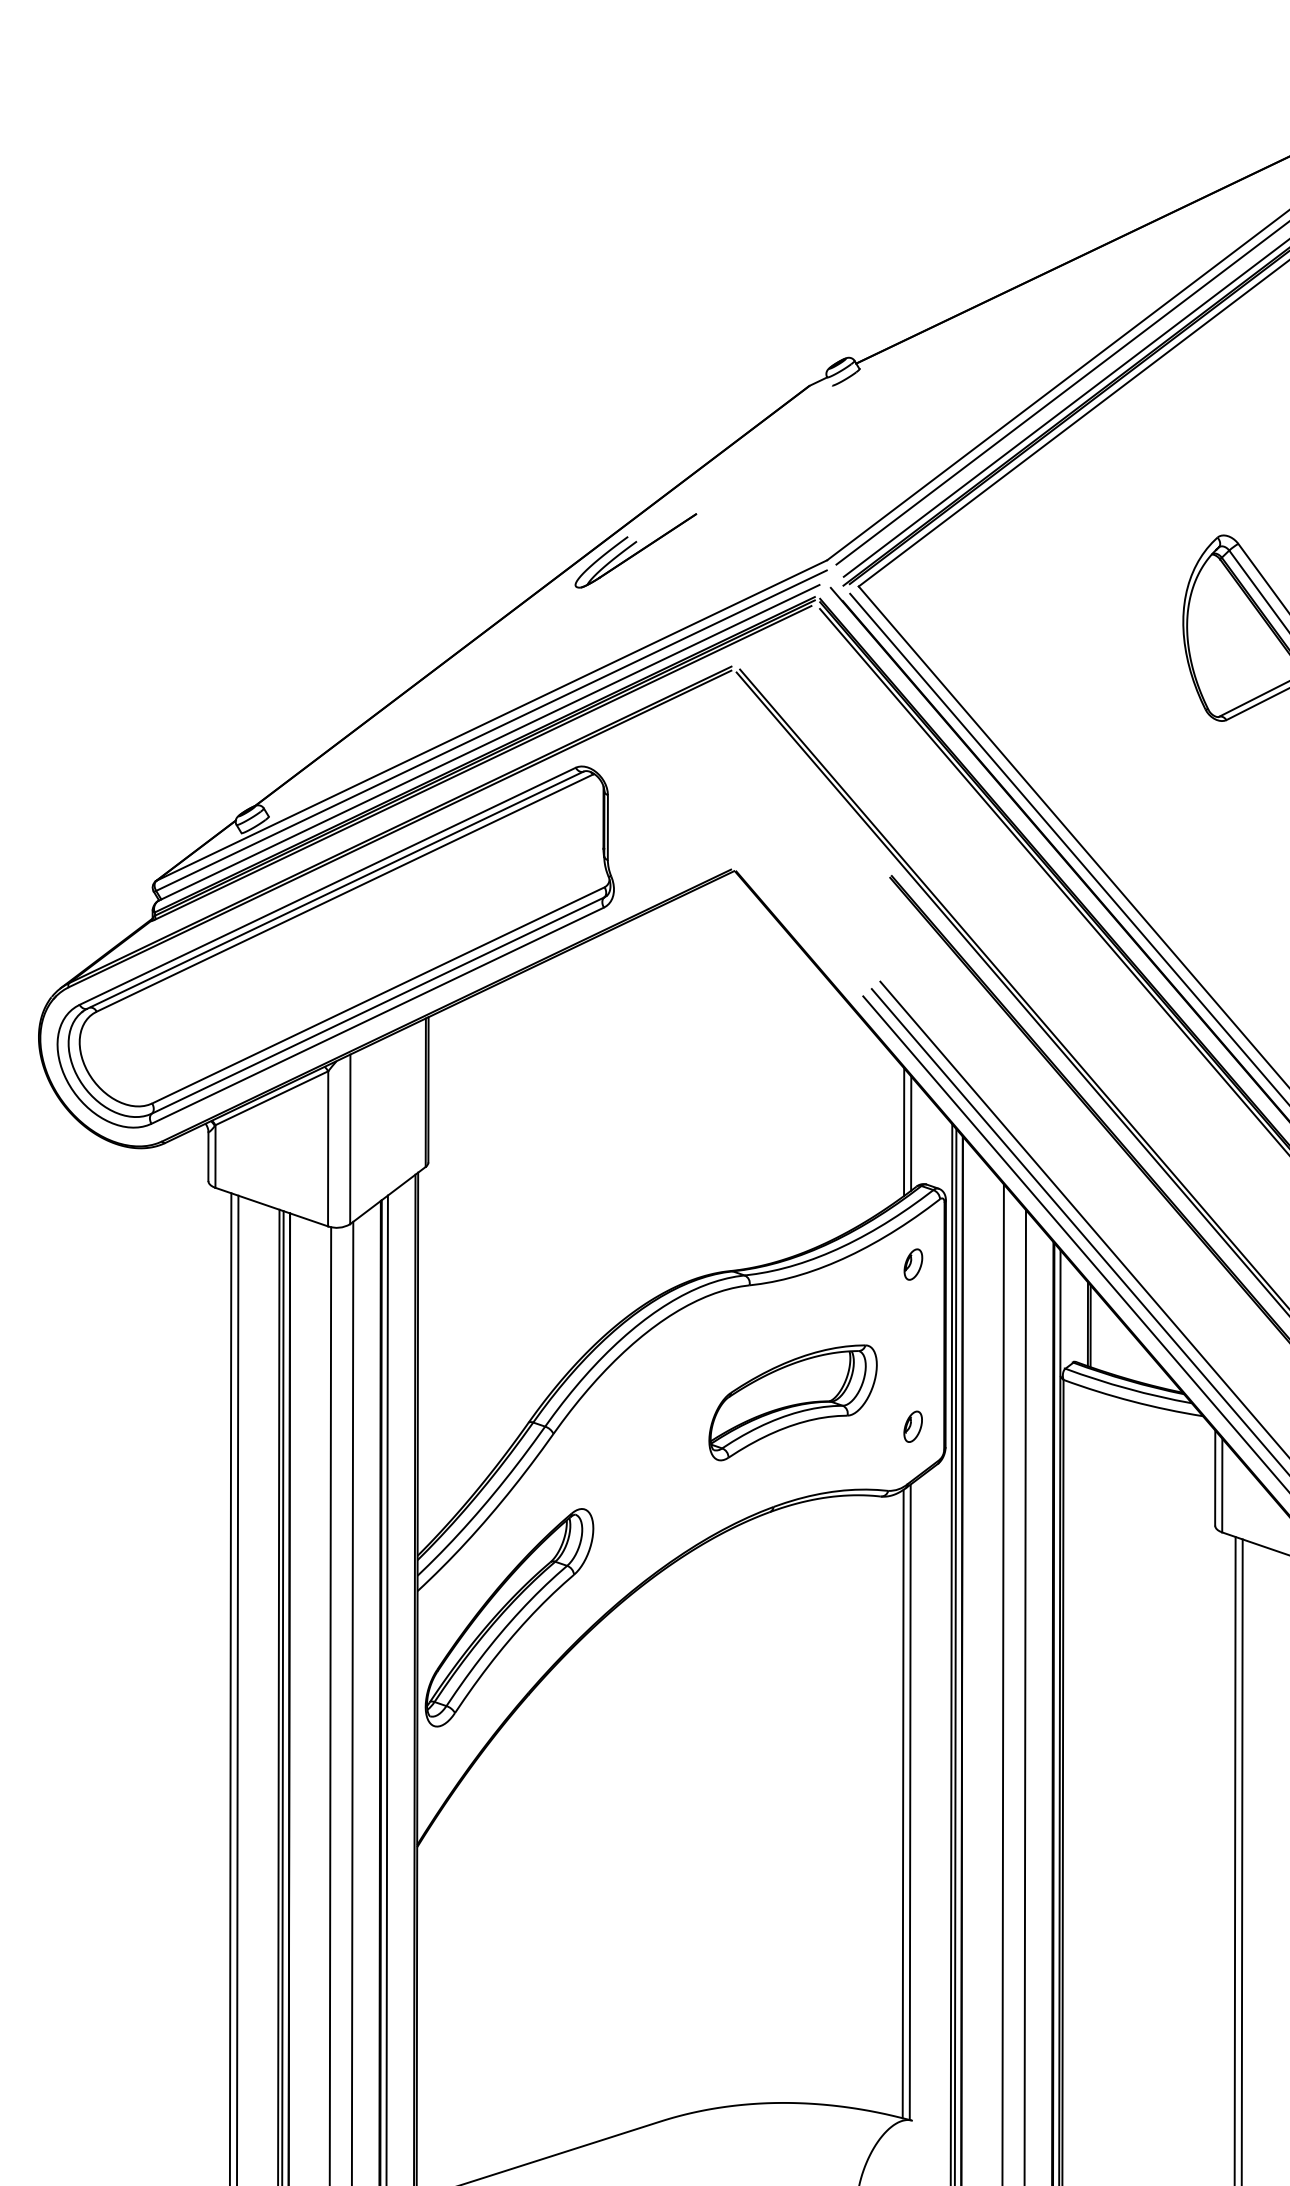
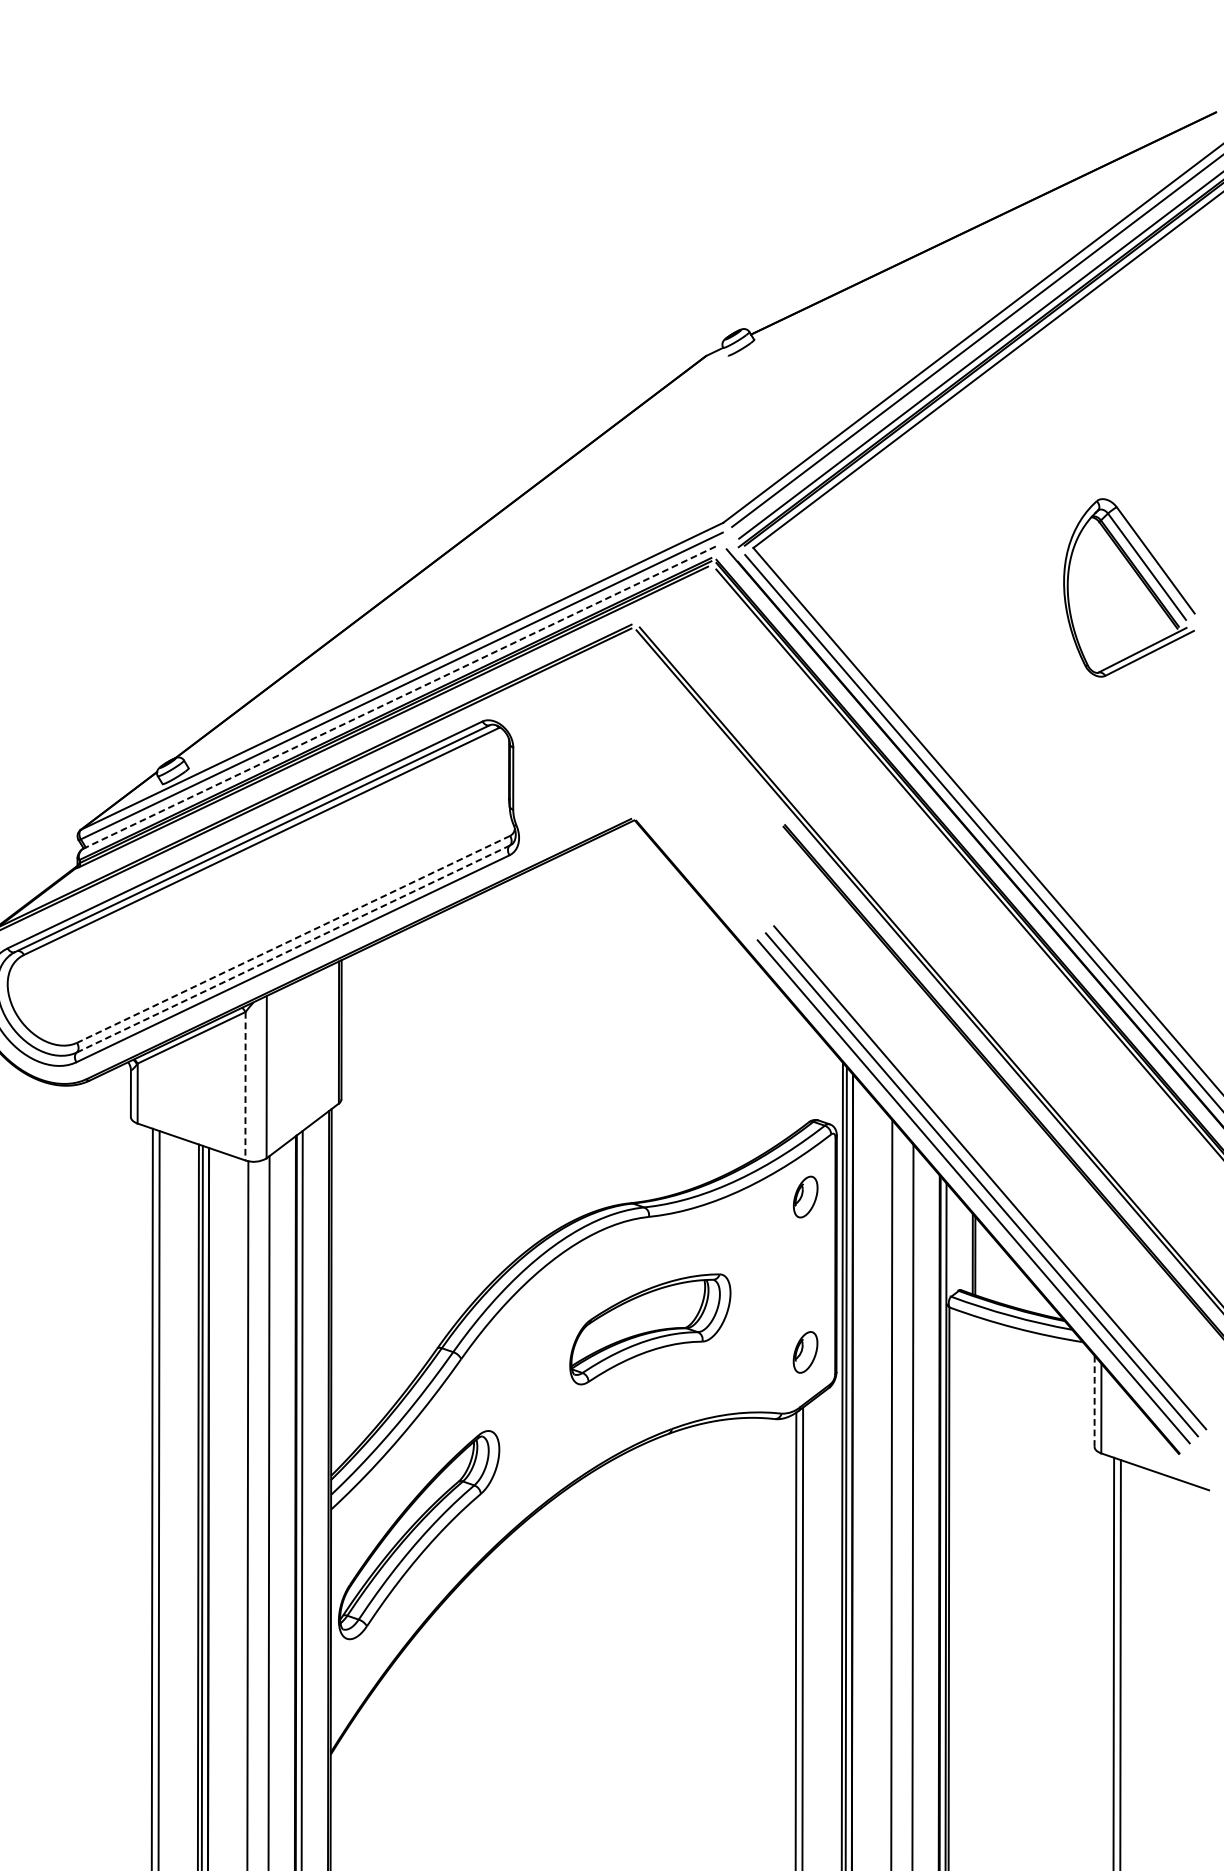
part: (635, 550) -> (539, 513), removed
line: (488, 743) -> (398, 698), solid -> dashed
line: (378, 995) -> (293, 939), solid -> dashed
line: (378, 1005) -> (293, 949), solid -> dashed
line: (904, 1132) -> (797, 1070), removed
line: (911, 1133) -> (803, 1071), removed
line: (328, 1148) -> (245, 1085), solid -> dashed
part: (913, 1264) -> (805, 1196), size x1.4
part: (792, 1402) -> (649, 1329), moved
part: (912, 1426) -> (804, 1352), size x1.4
line: (1215, 1478) -> (1094, 1401), solid -> dashed

